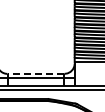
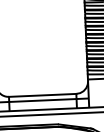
line: (35, 73) -> (42, 94), dashed -> solid

